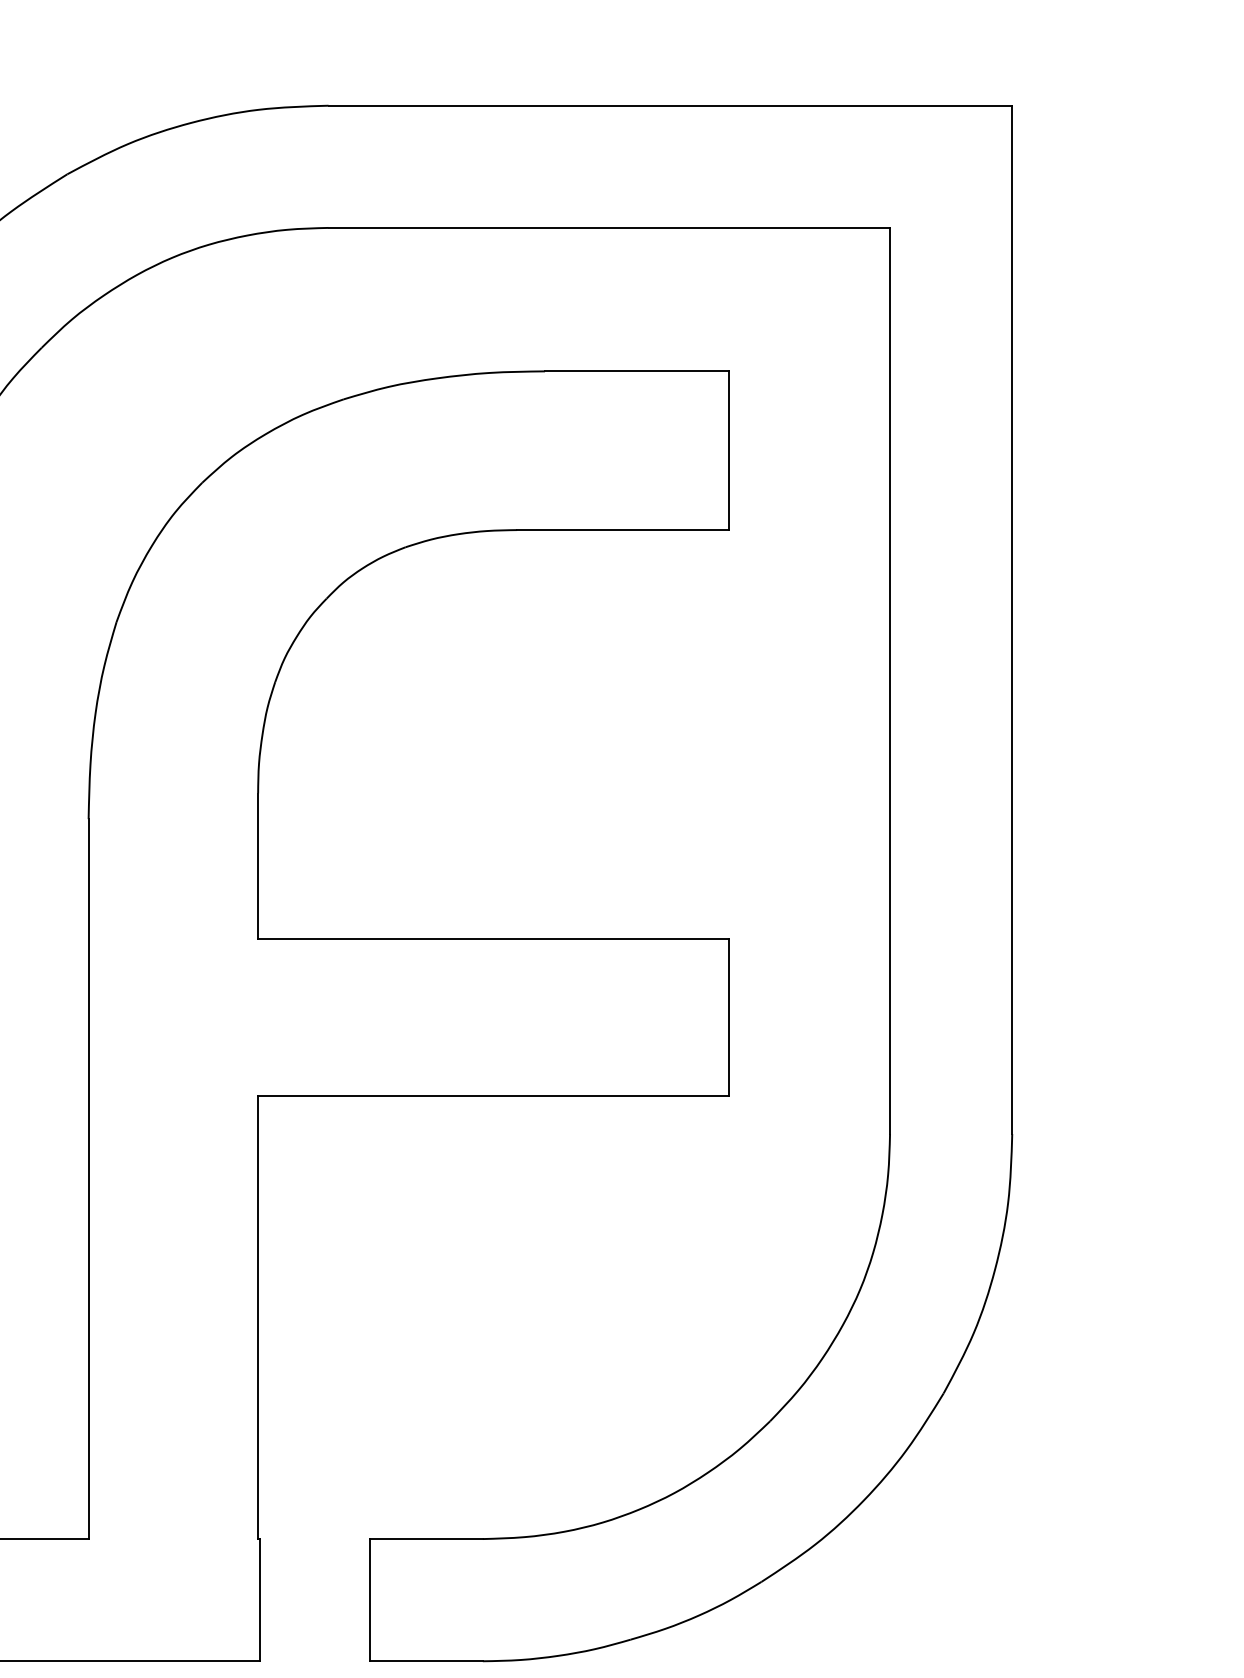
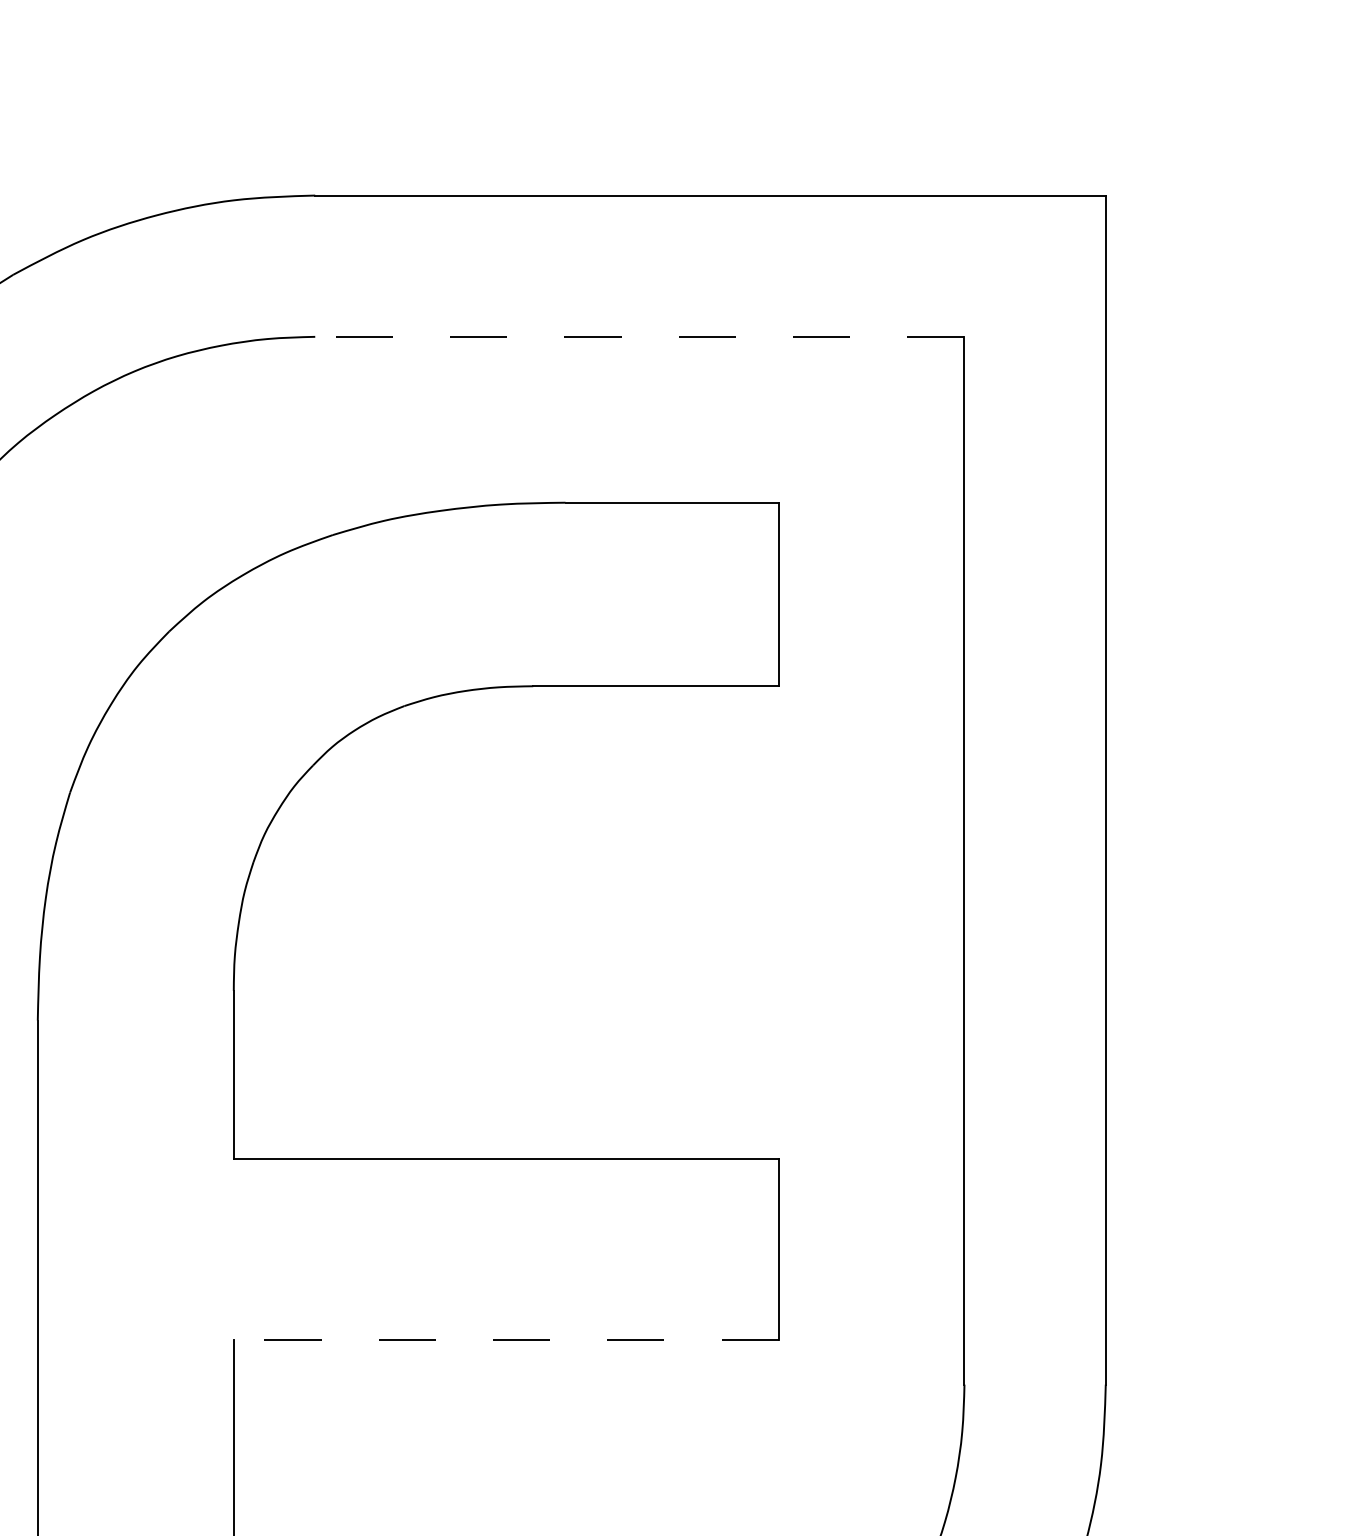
line: (609, 227) -> (640, 336), solid -> dashed
line: (493, 1095) -> (505, 1340), solid -> dashed

